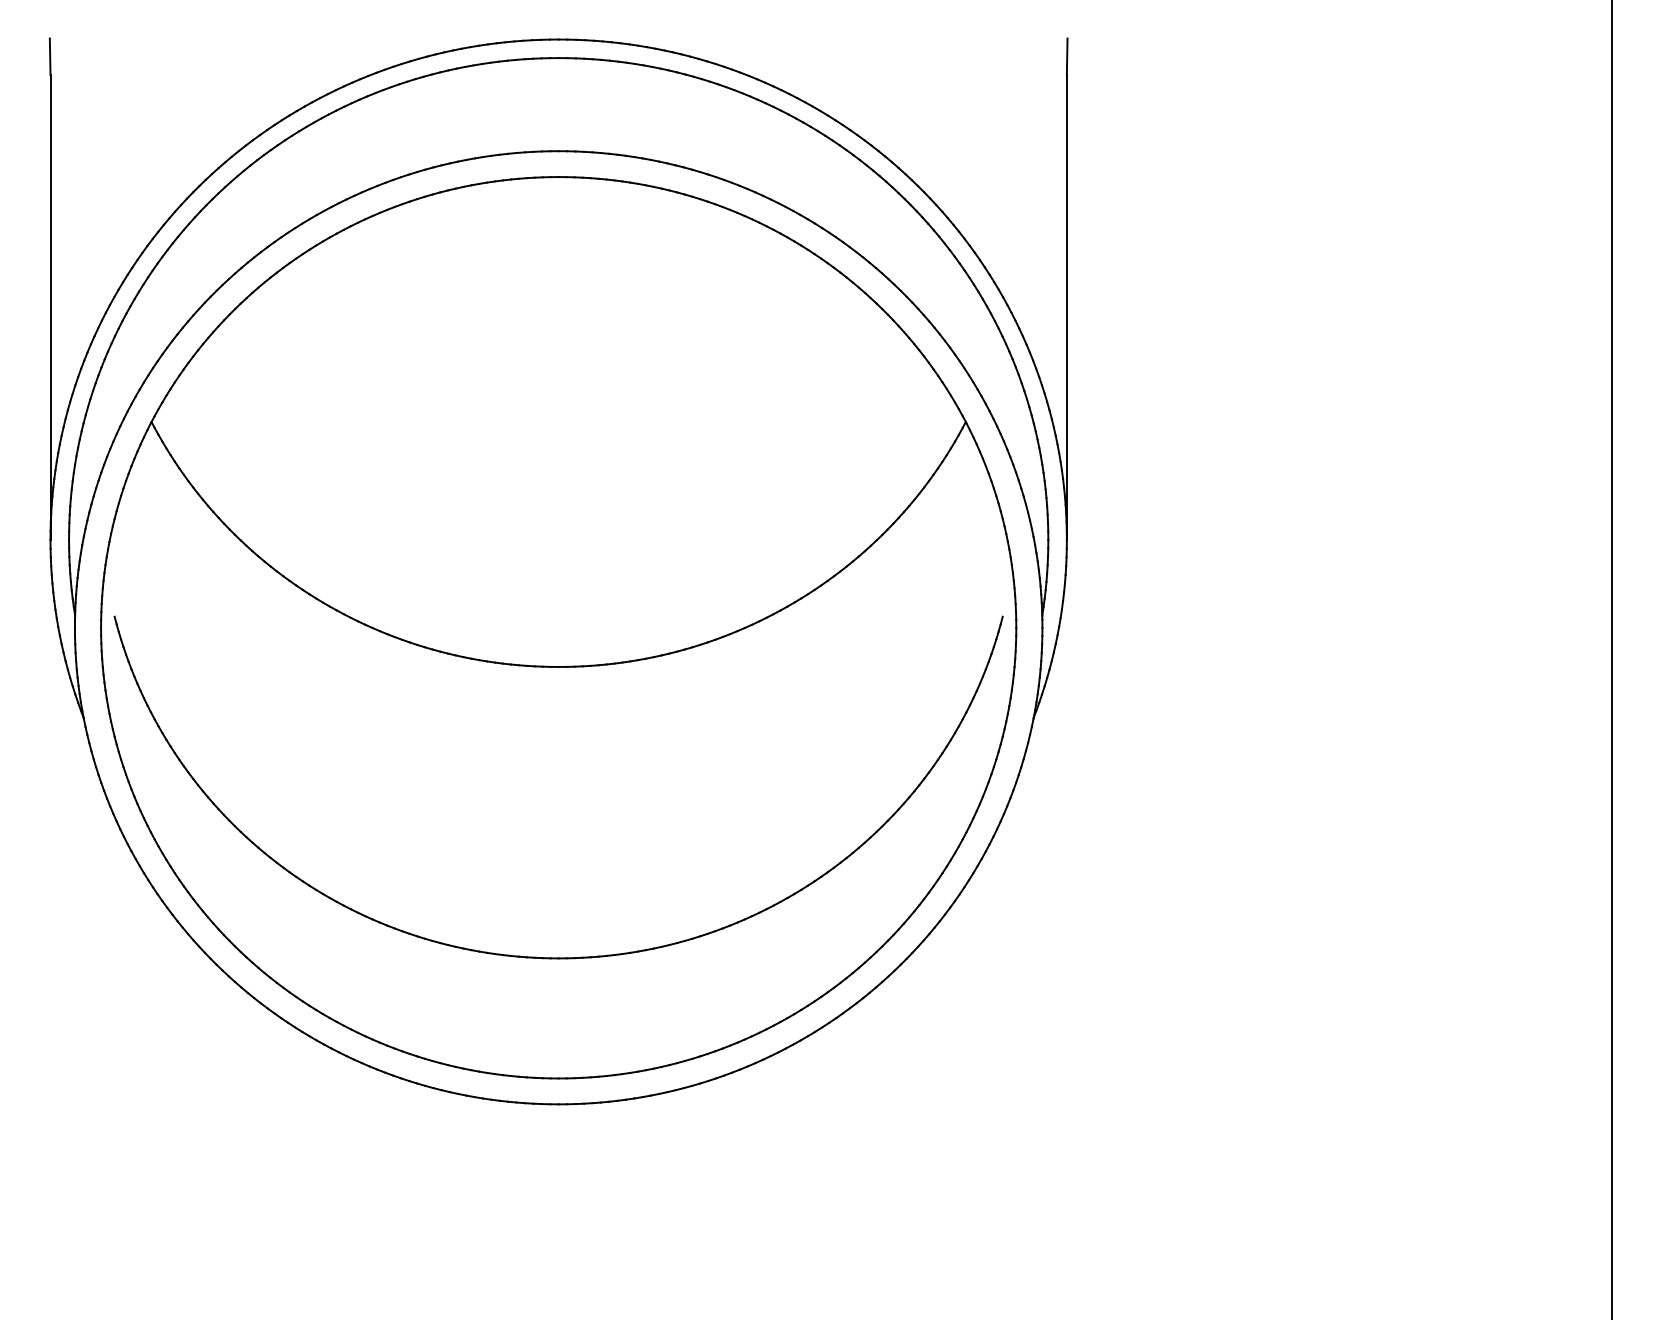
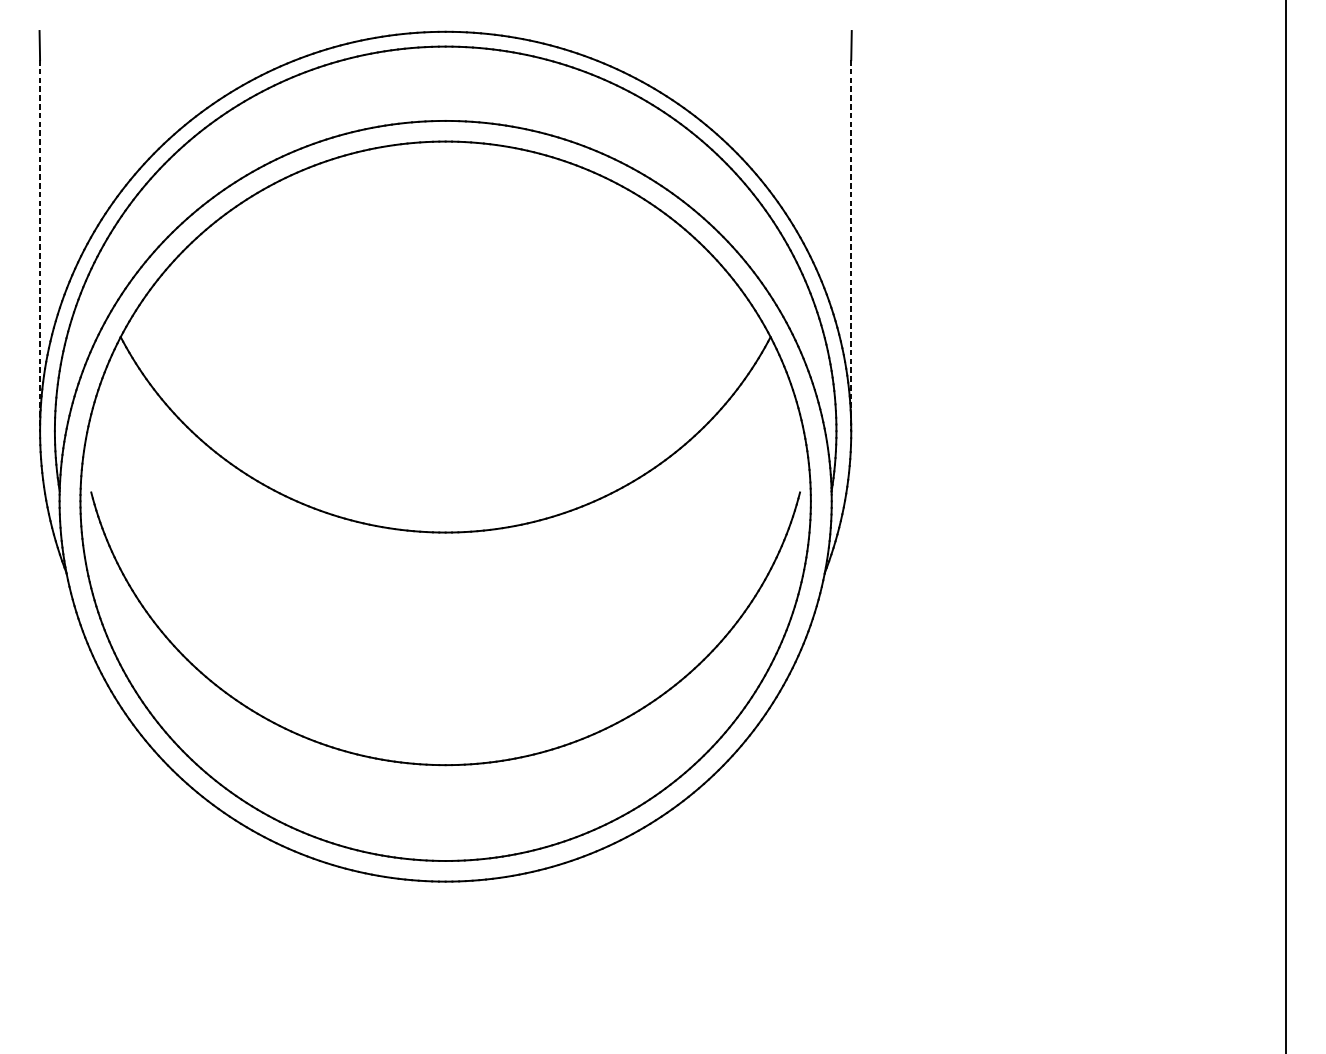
line: (50, 307) -> (40, 245), solid -> dashed
line: (1066, 307) -> (850, 245), solid -> dashed

